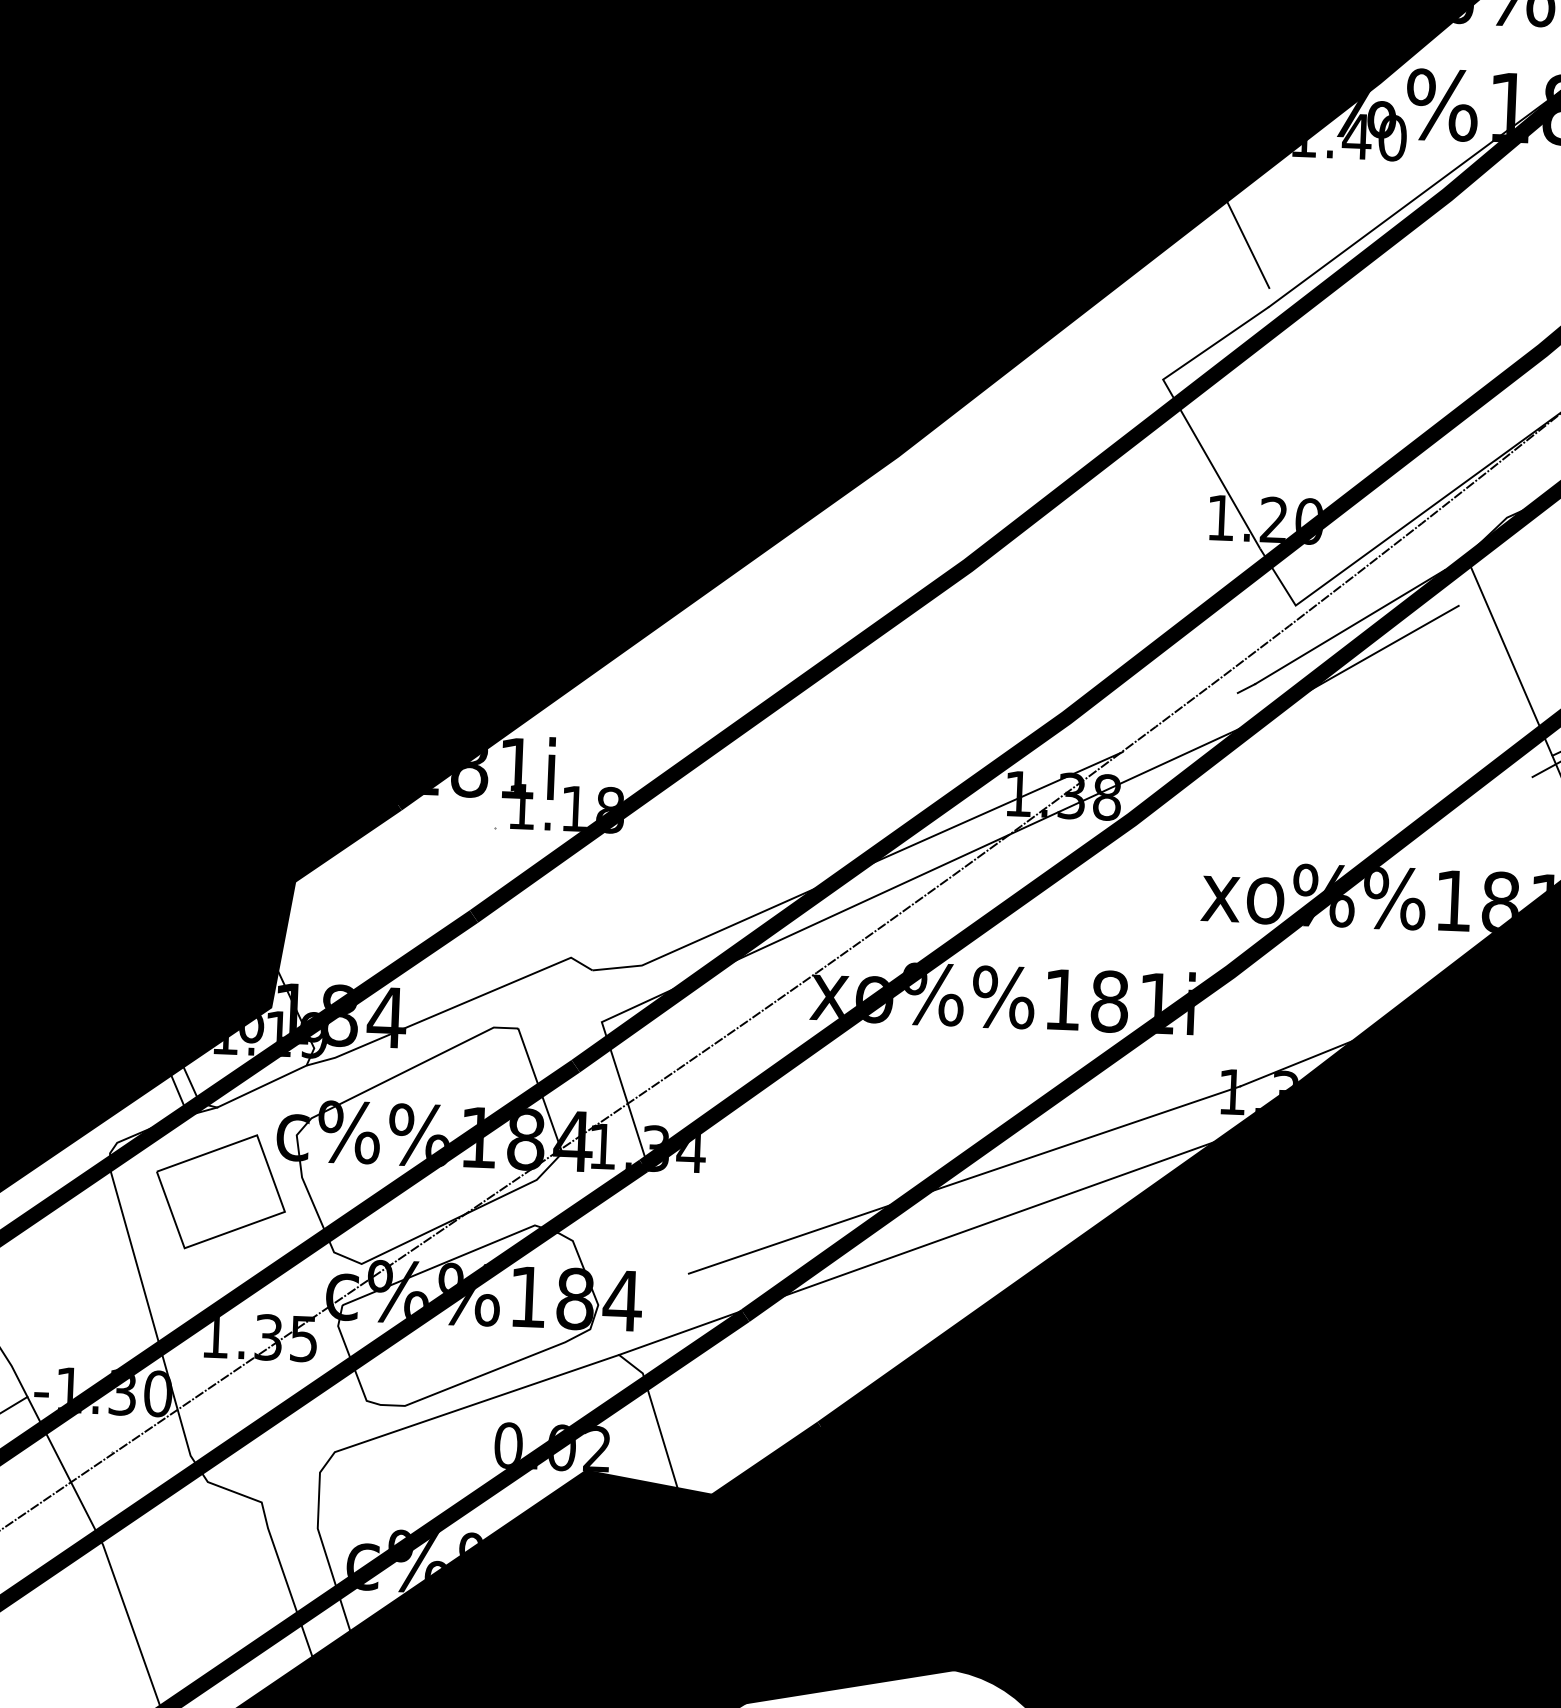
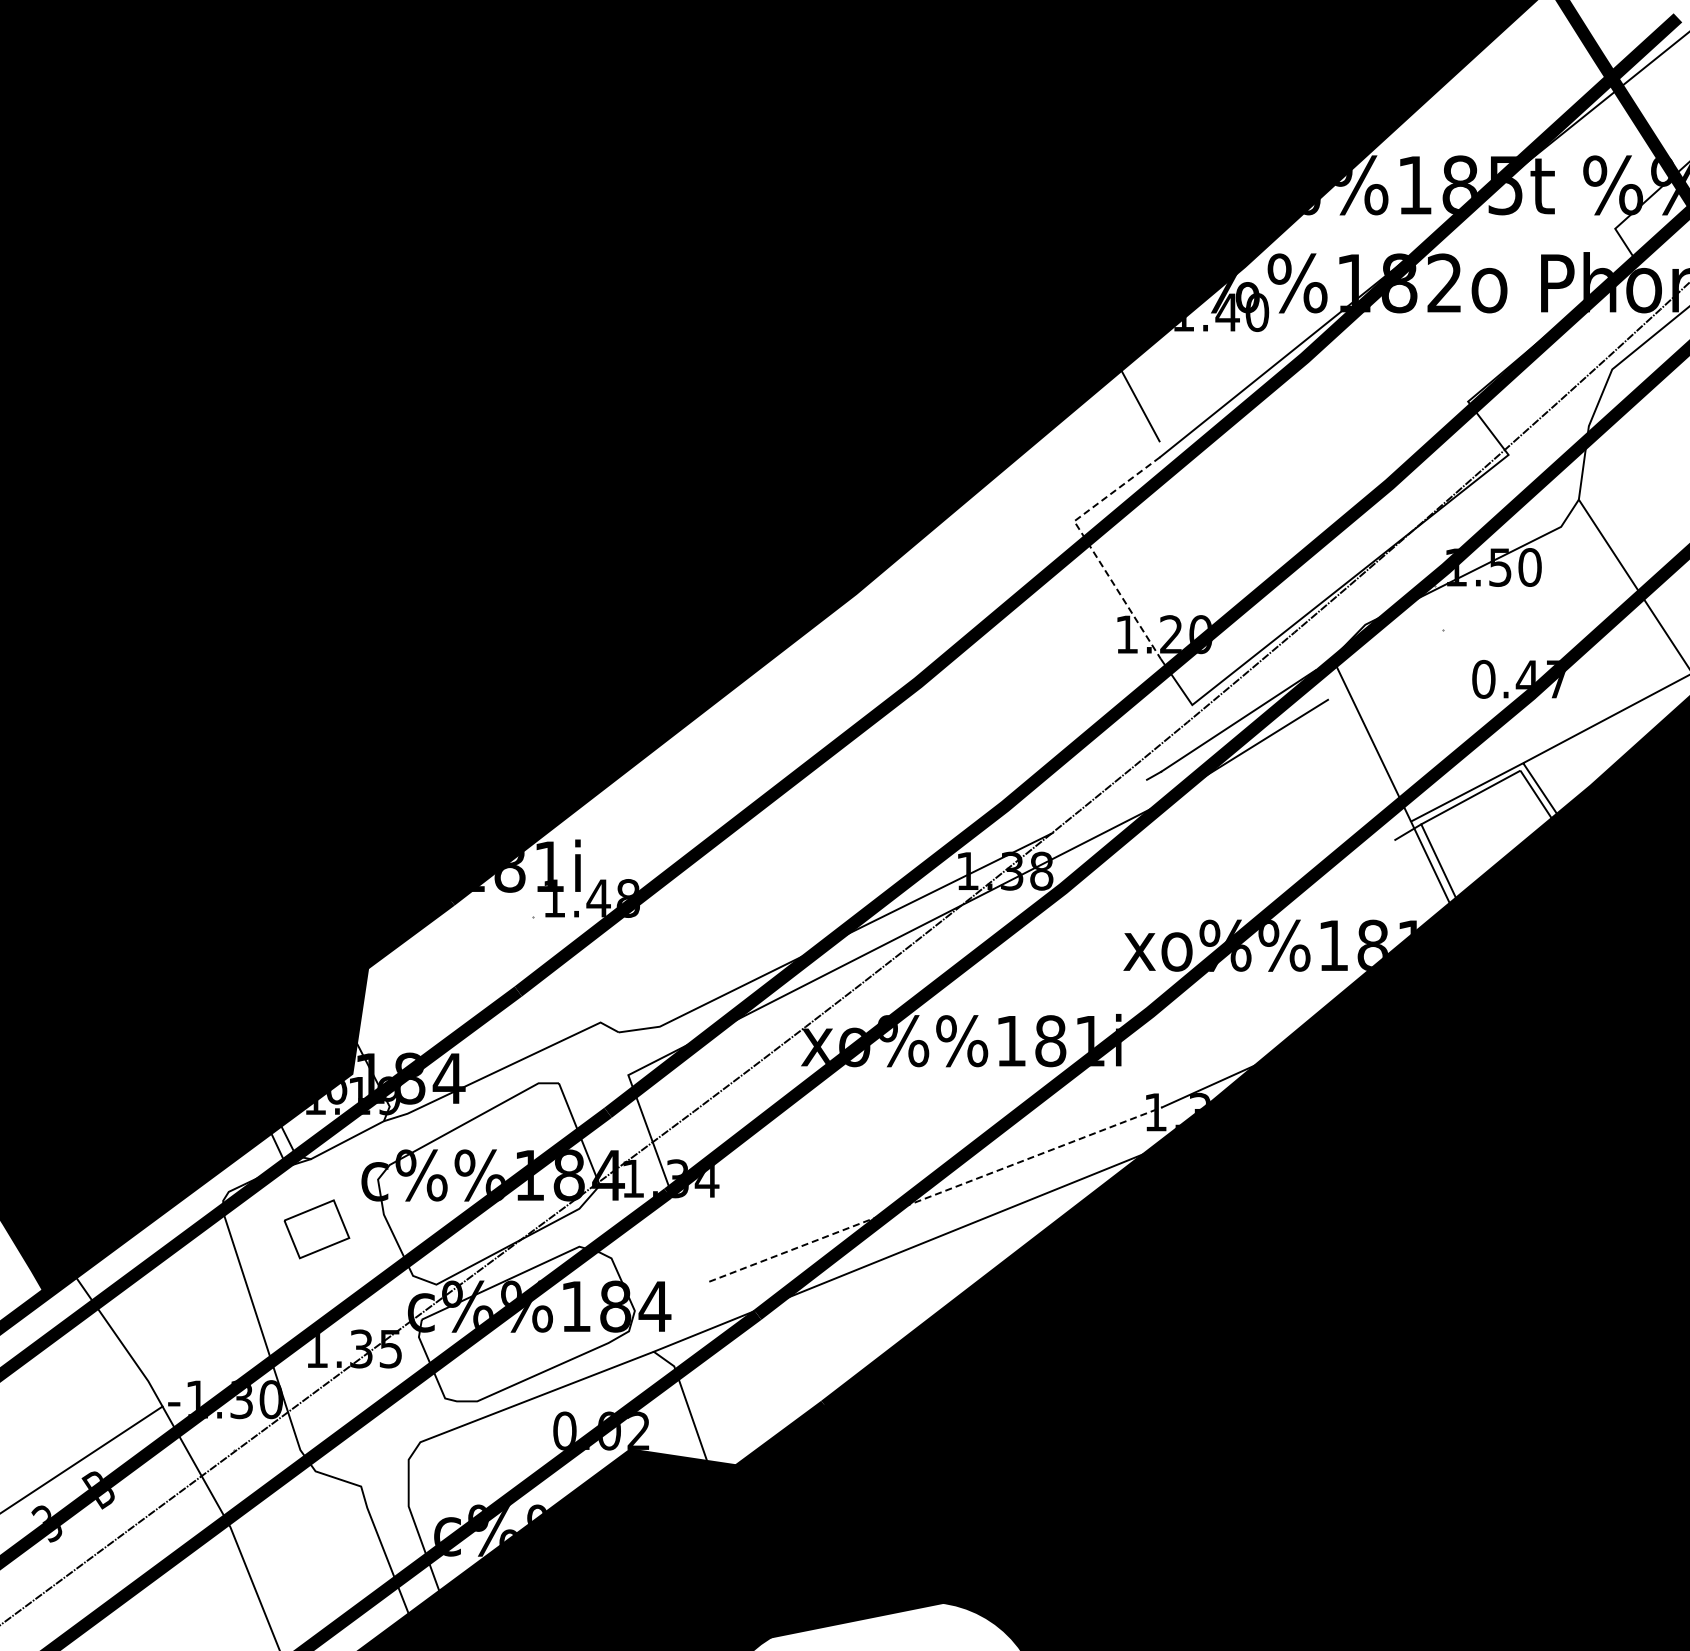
line: (1179, 408) -> (1088, 544), solid -> dashed
text: (574, 808) -> (598, 898), 1.18 -> 1.48
line: (964, 1179) -> (935, 1194), solid -> dashed
part: (220, 1192) -> (316, 1229), size x0.6

